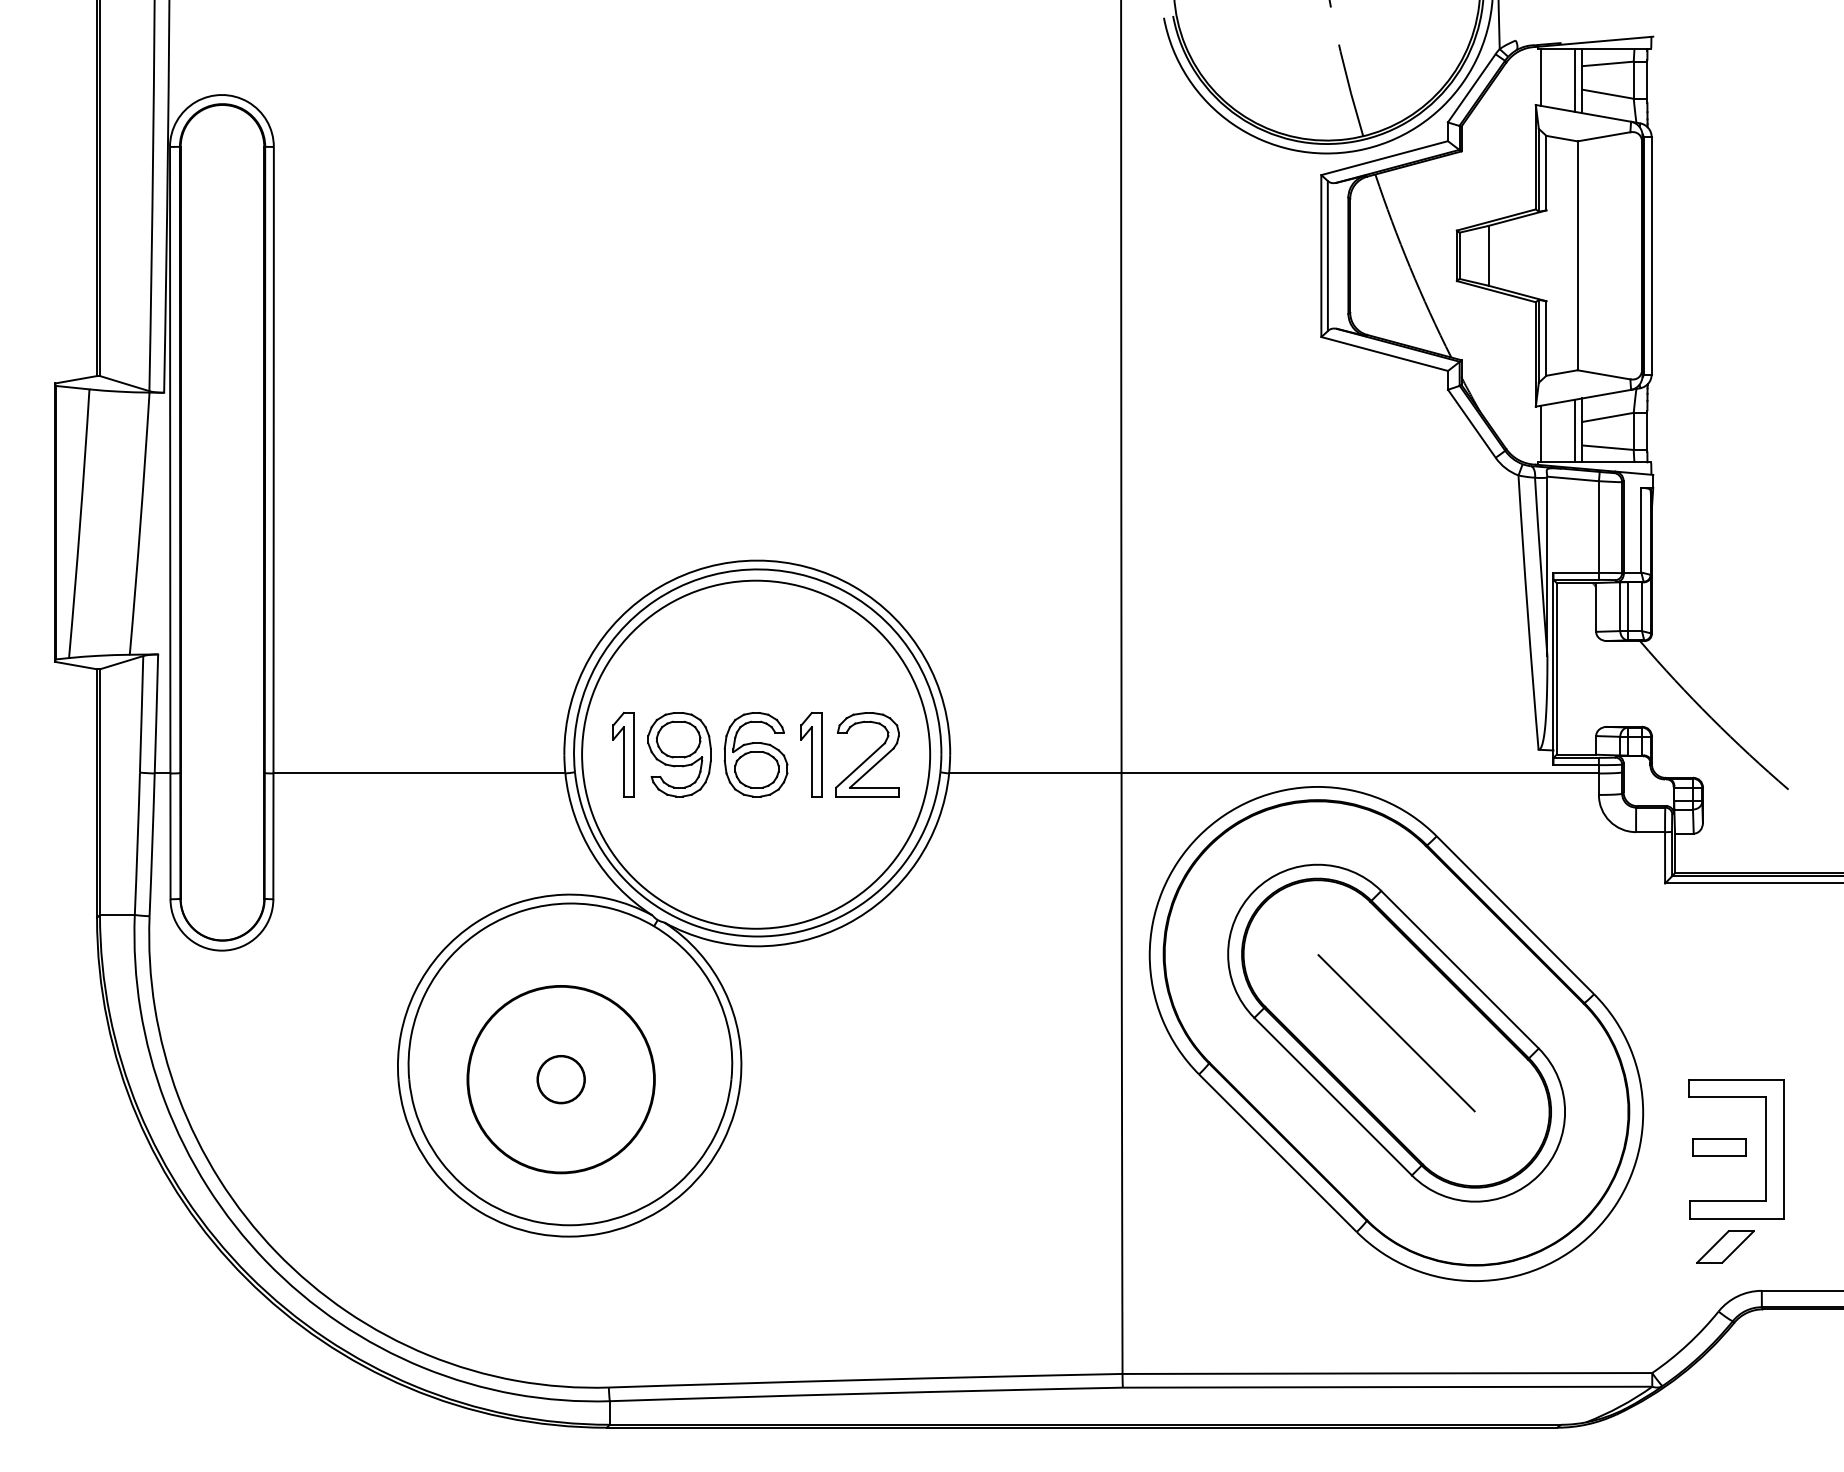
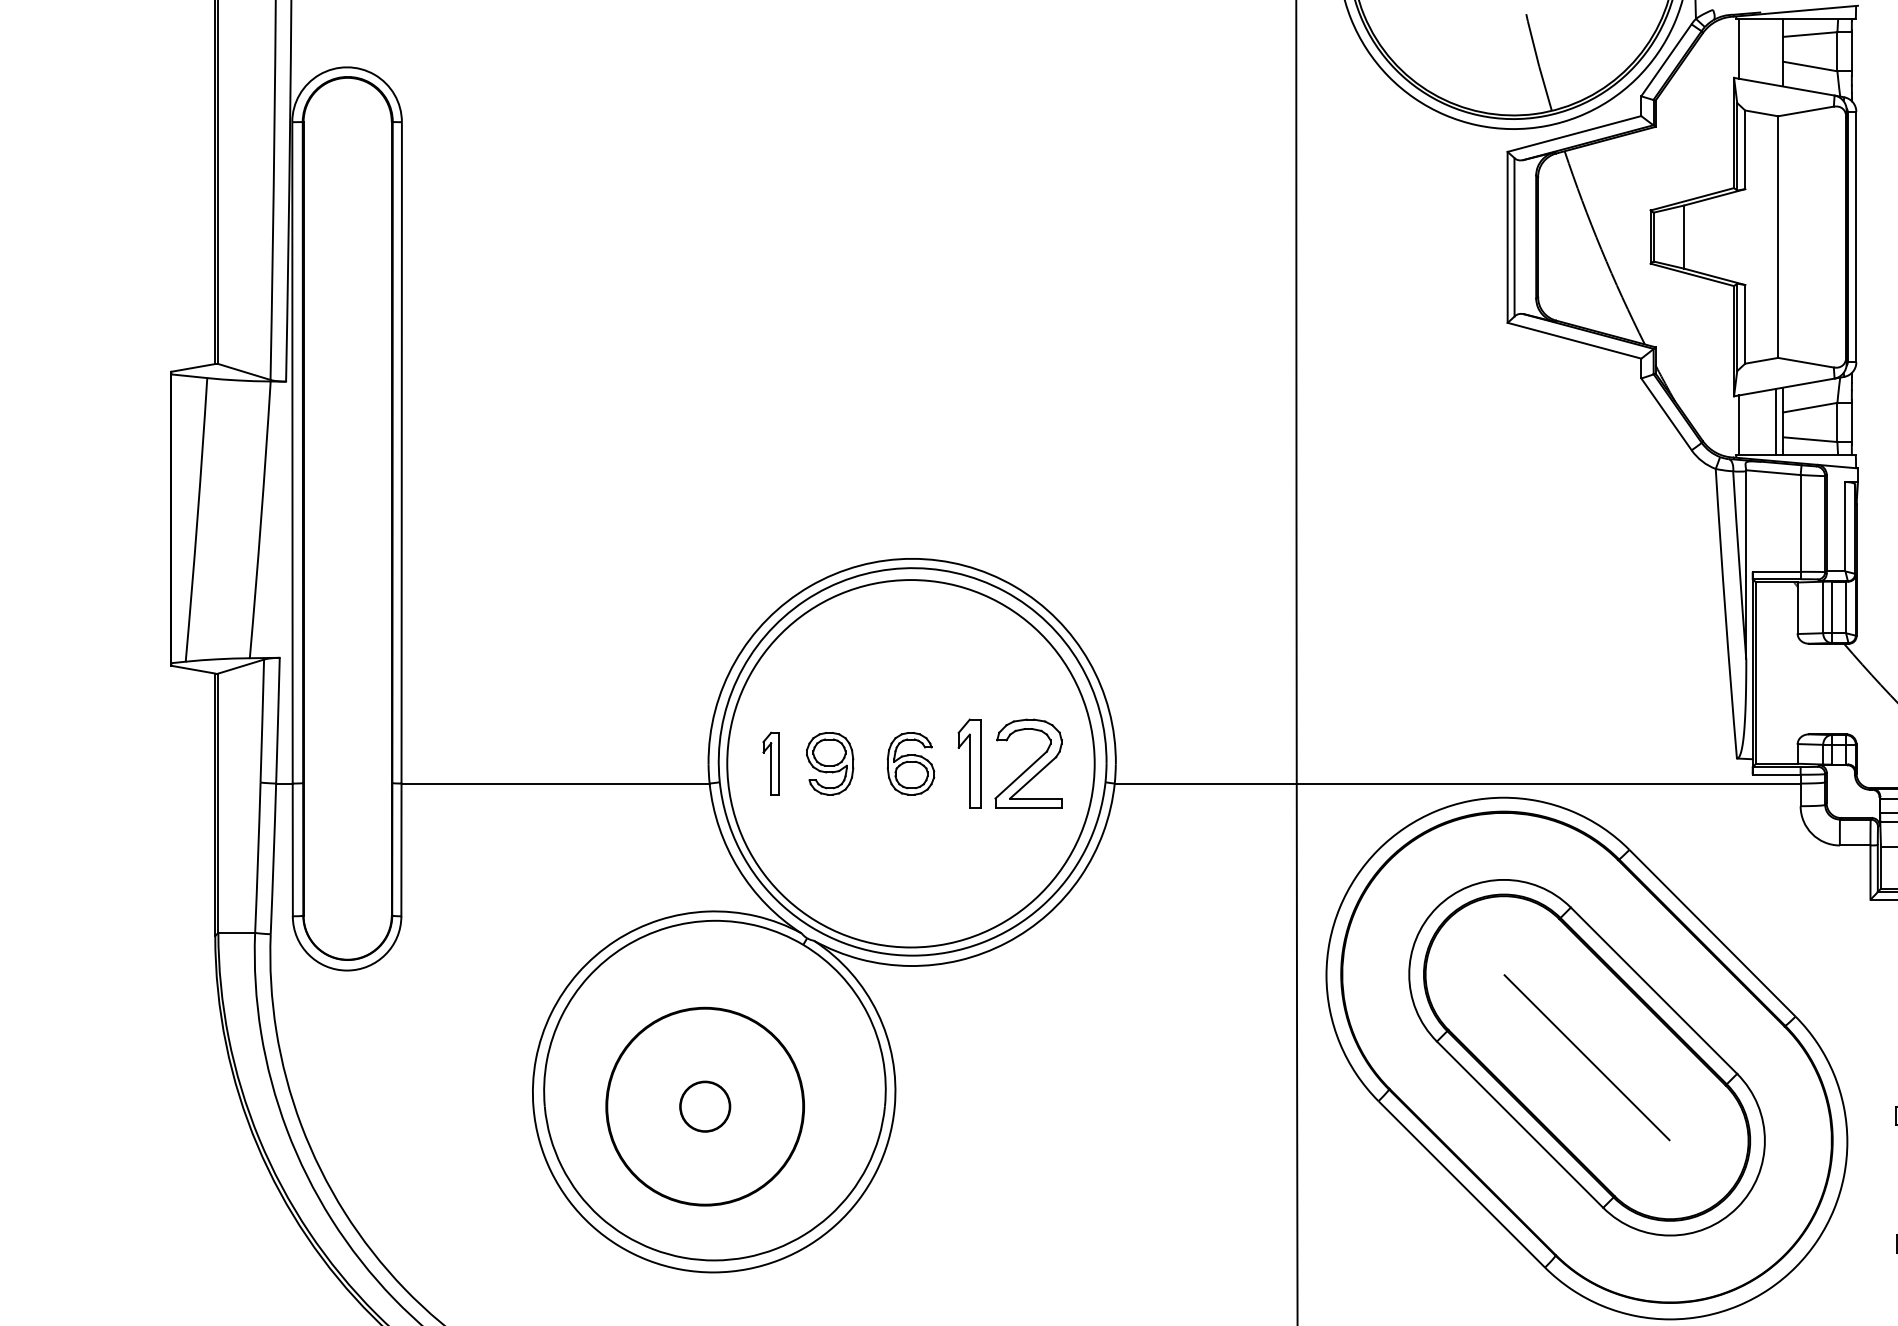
line: (1575, 80) -> (1775, 52), removed
part: (623, 754) -> (770, 763), size x0.7
part: (679, 754) -> (830, 763), size x0.7
part: (755, 754) -> (910, 763), size x0.7

